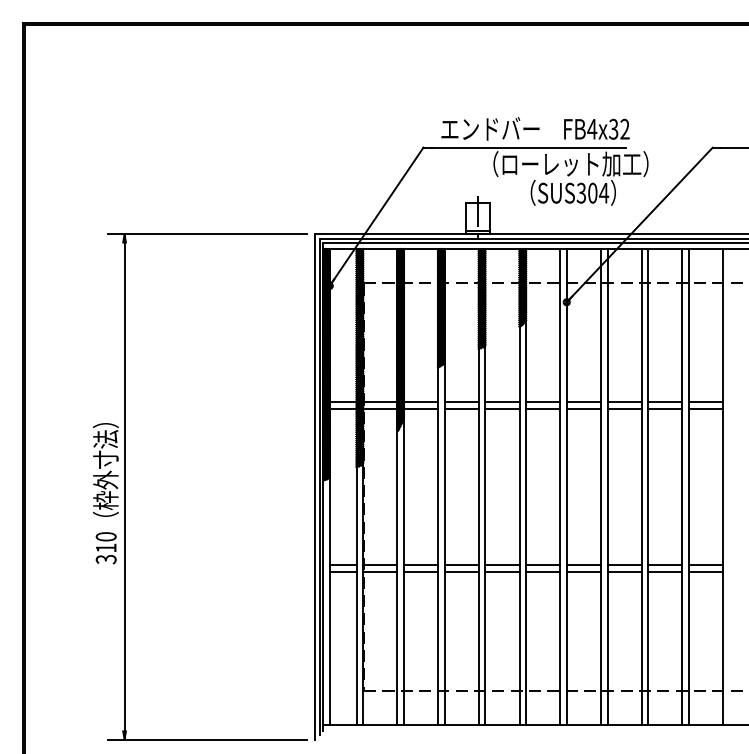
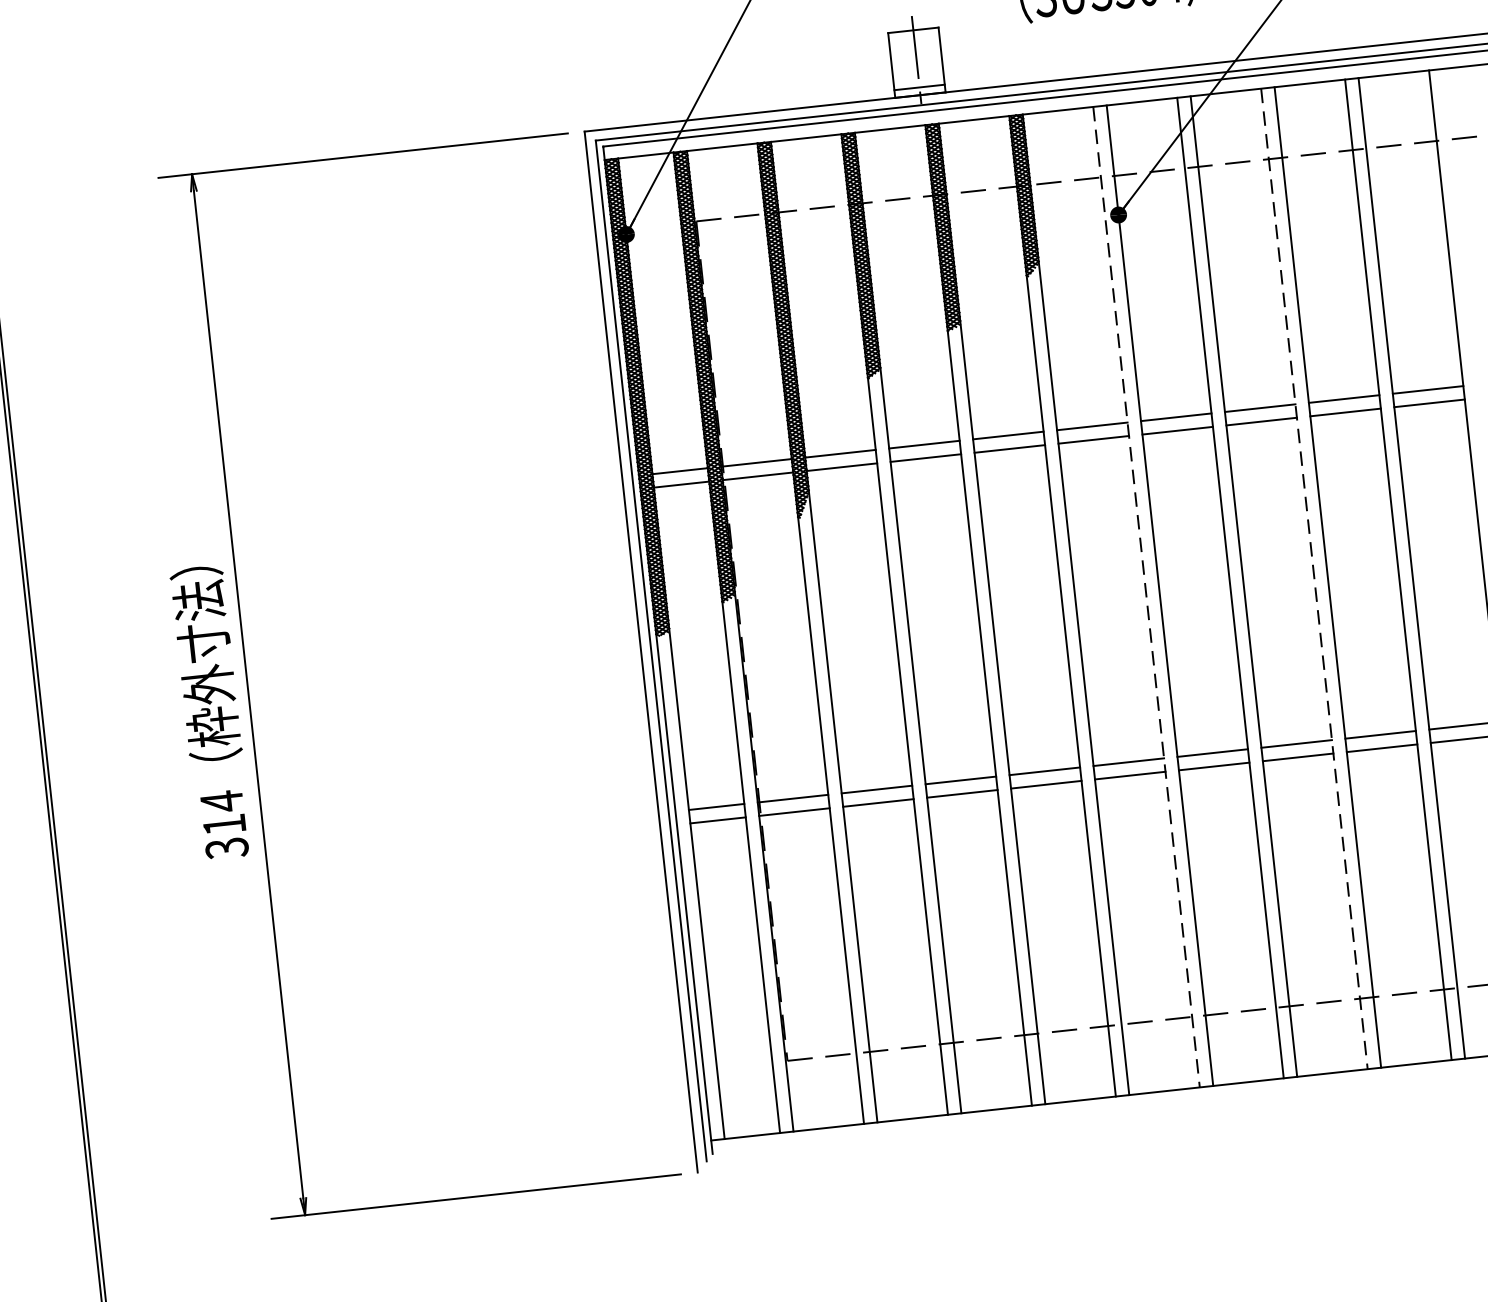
line: (560, 486) -> (1146, 596), solid -> dashed
line: (641, 486) -> (1313, 578), solid -> dashed
text: (105, 536) -> (220, 801), 310 -> 314

